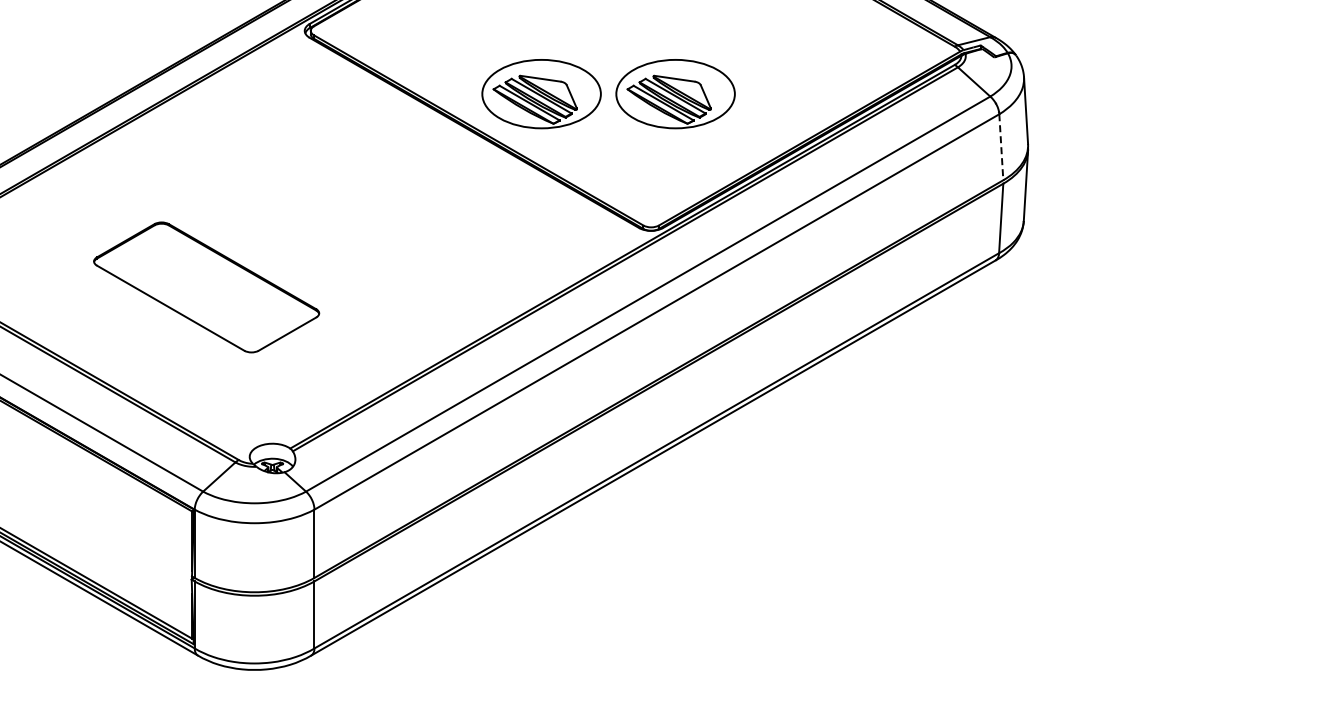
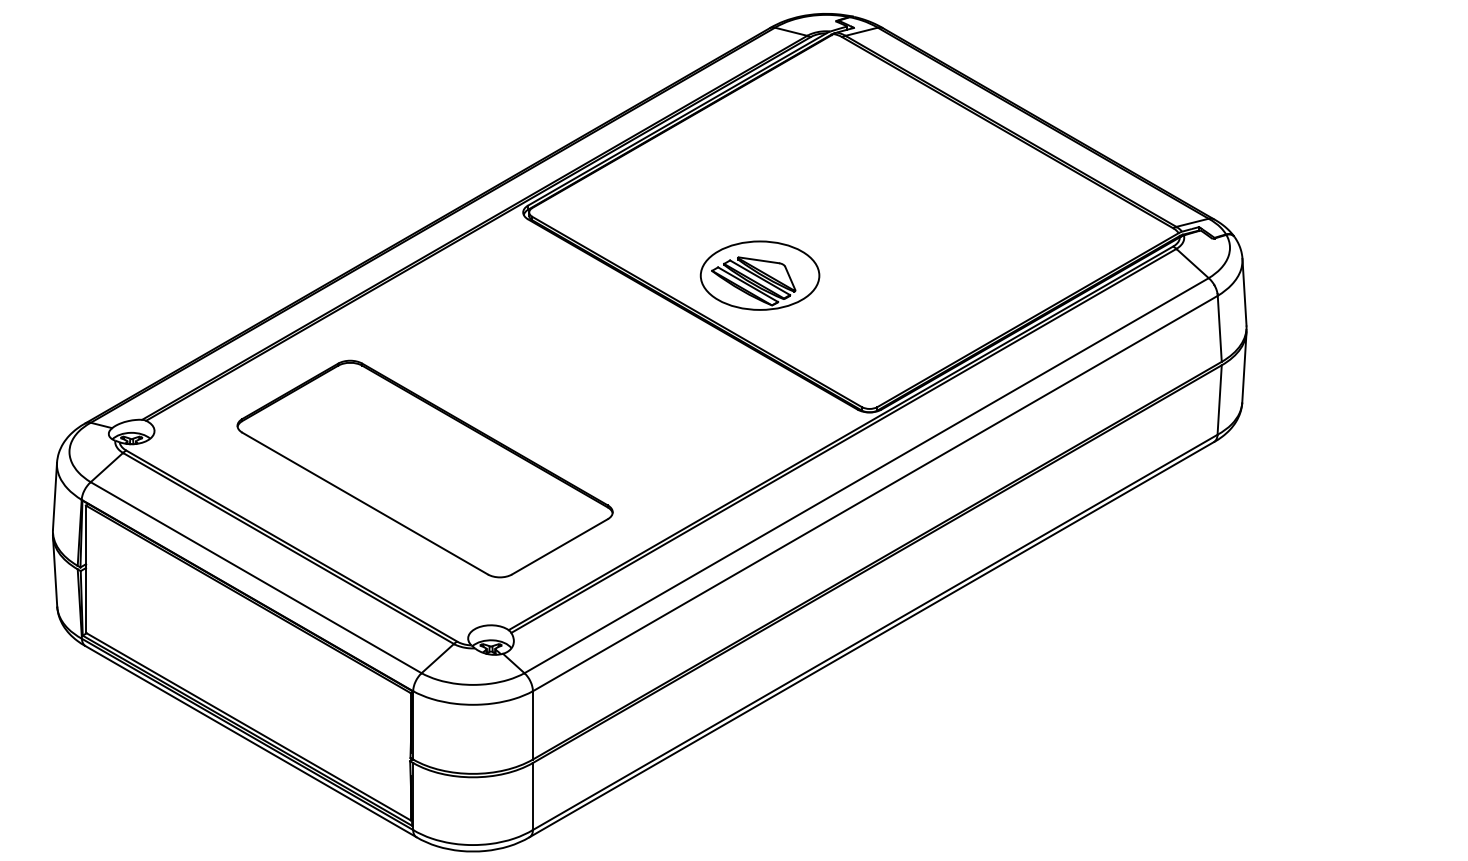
part: (675, 93) -> (893, 275), removed
line: (1001, 147) -> (1219, 329), dashed -> solid
part: (206, 286) -> (424, 468), size x1.67

